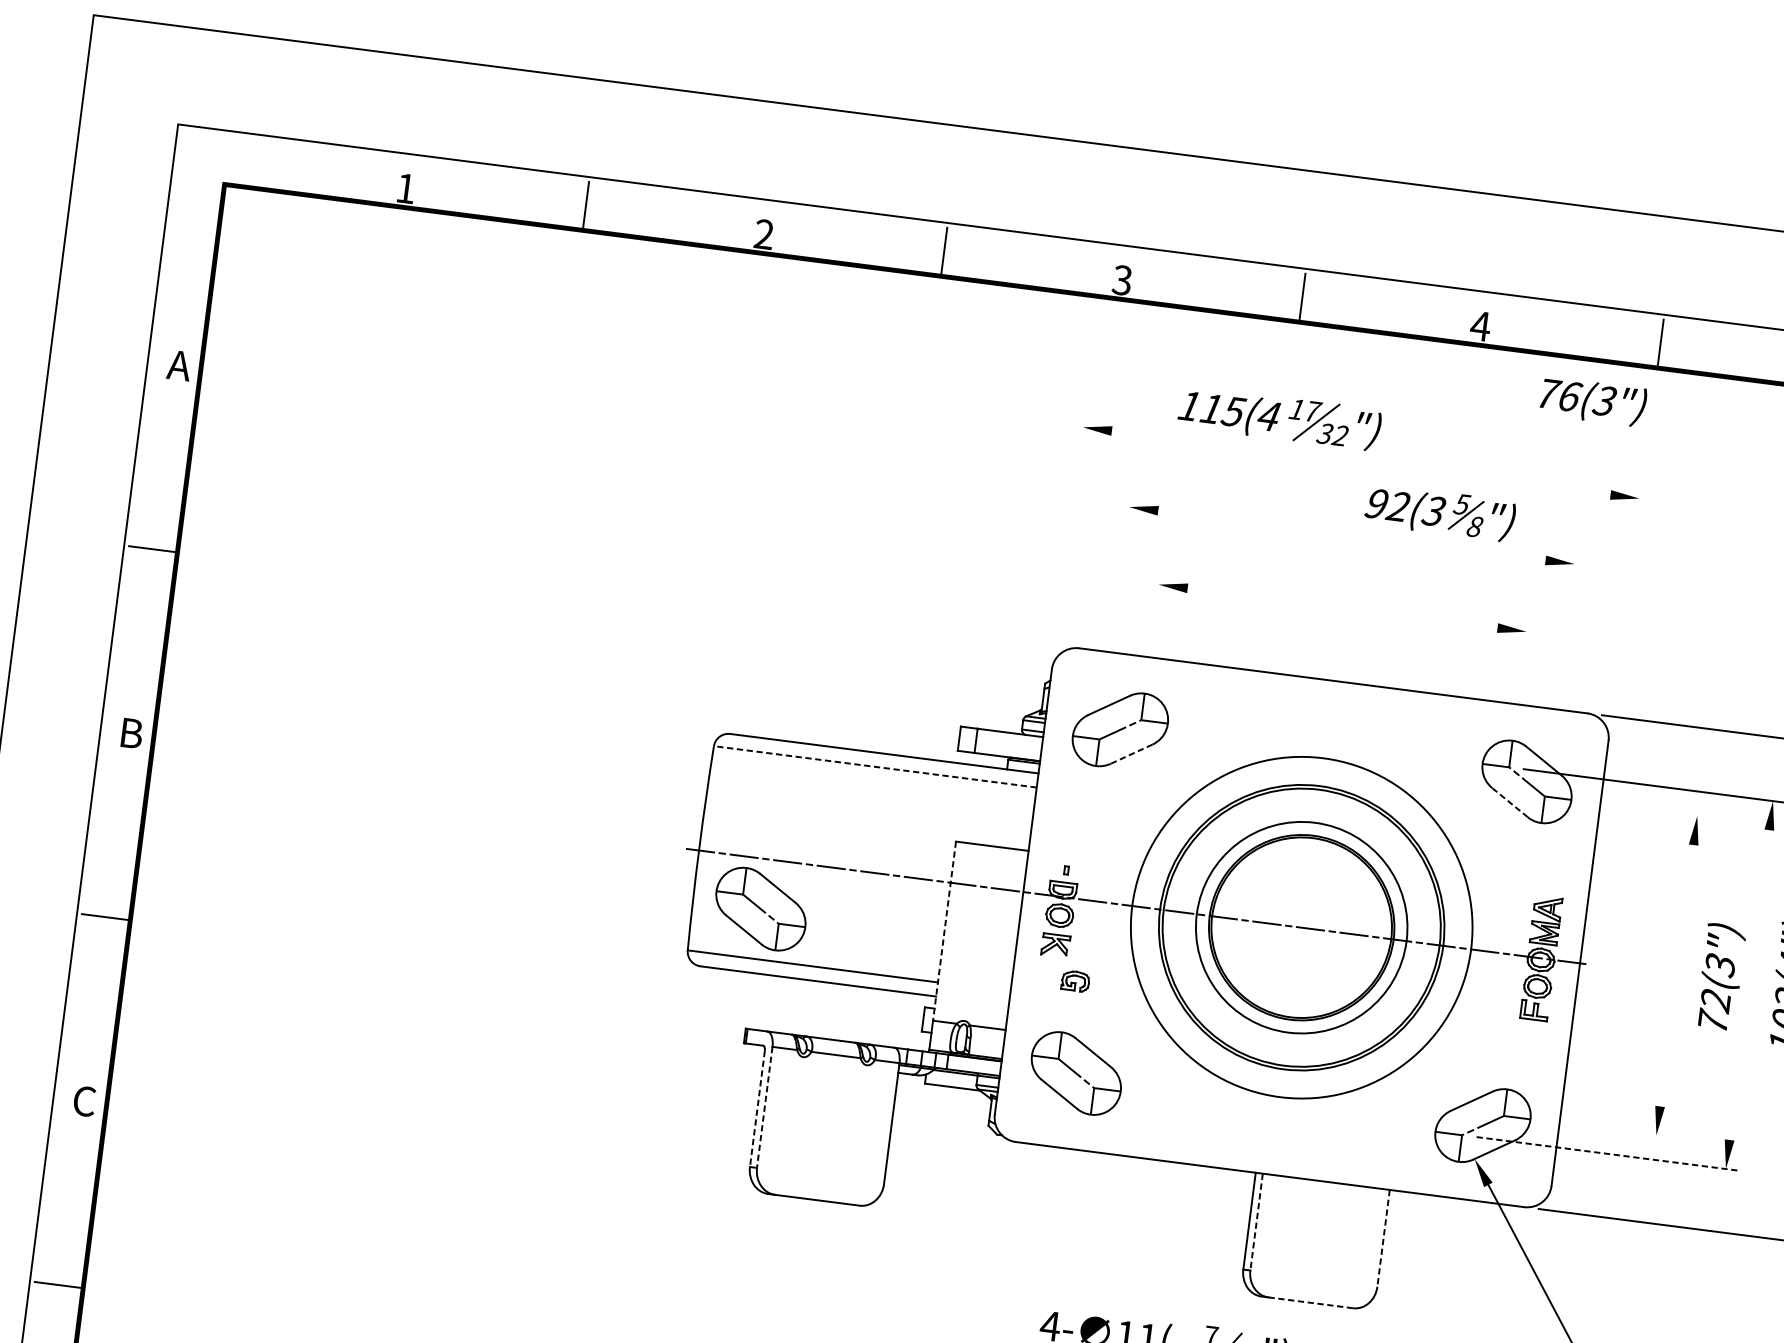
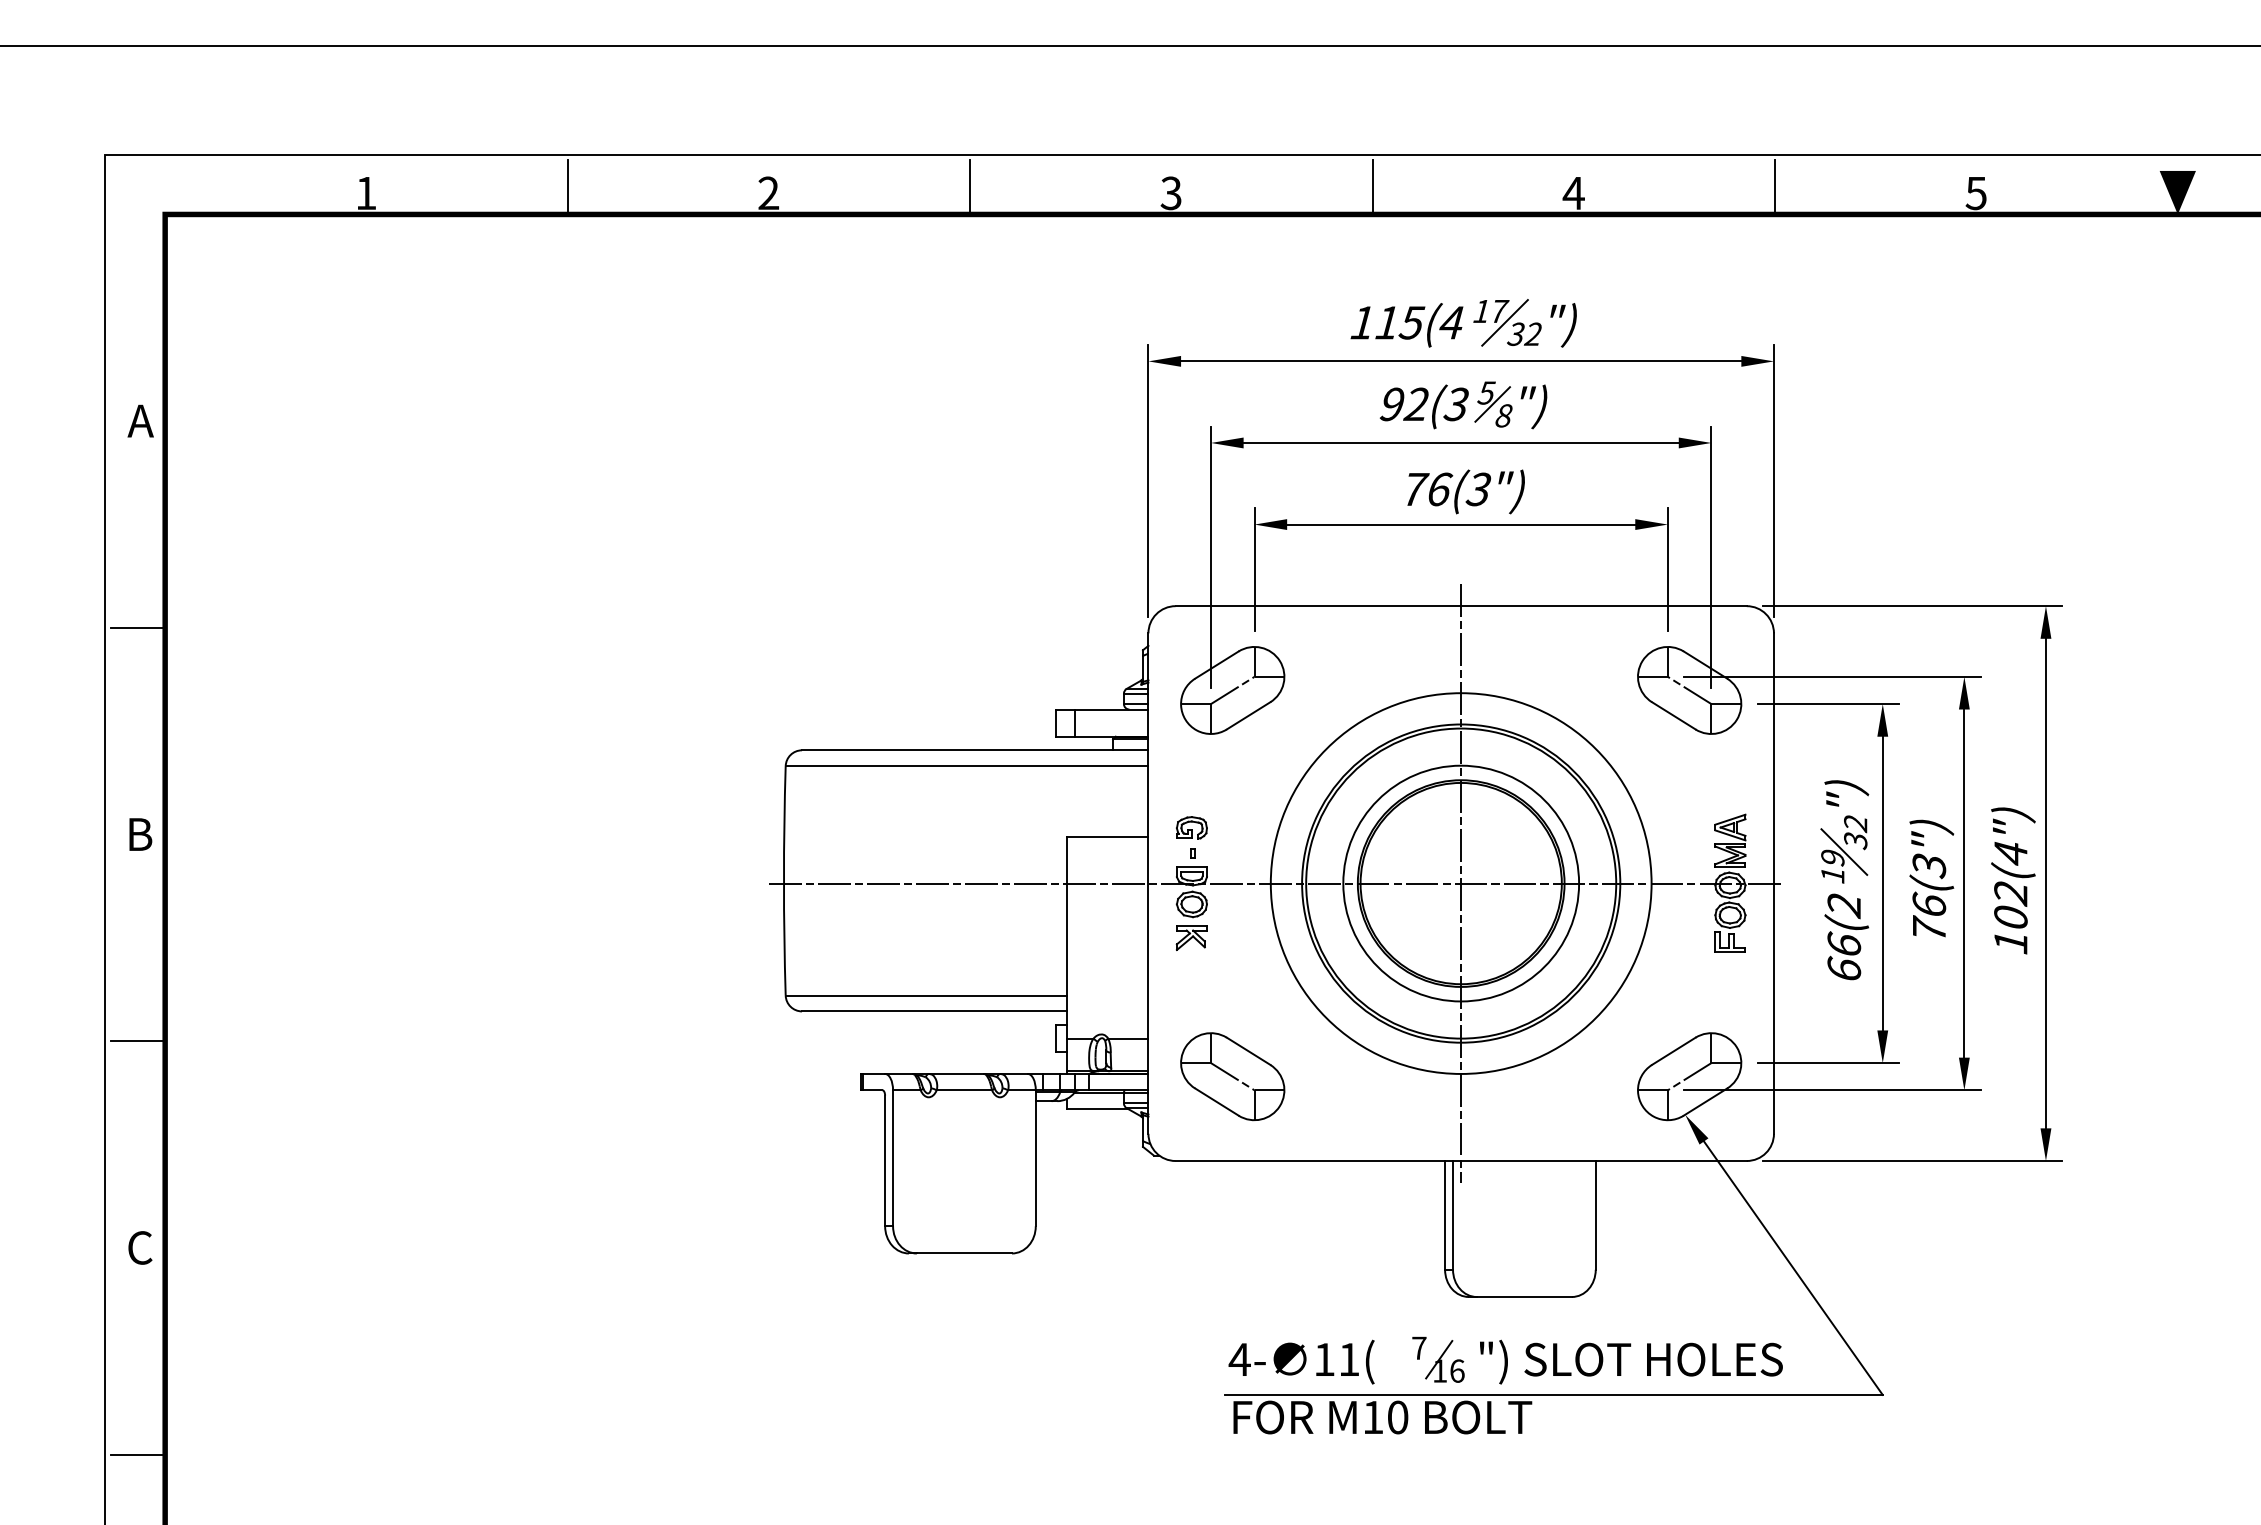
text: (1592, 401) -> (1465, 491), moved
part: (1279, 418) -> (1463, 323), moved
line: (1361, 463) -> (1461, 361), added
part: (1440, 513) -> (1463, 405), moved
line: (1069, 534) -> (1148, 481), added
line: (1351, 535) -> (1460, 442), added
line: (1625, 605) -> (1773, 481), added
line: (1115, 608) -> (1210, 556), added
line: (1342, 608) -> (1461, 524), added
line: (1153, 624) -> (1254, 569), added
line: (1561, 665) -> (1711, 556), added
line: (1521, 671) -> (1667, 569), added
line: (1131, 753) -> (1248, 715), dashed -> solid
line: (874, 767) -> (966, 766), dashed -> solid
line: (1509, 802) -> (1673, 715), dashed -> solid
line: (1648, 810) -> (1828, 704), added
part: (760, 908) -> (860, 939), removed
line: (1301, 927) -> (1461, 883), added
line: (944, 930) -> (1066, 937), dashed -> solid
part: (1643, 968) -> (1844, 880), added
line: (1676, 975) -> (1882, 883), added
part: (1075, 980) -> (1191, 827), moved
line: (1749, 985) -> (1964, 883), added
text: (1715, 1000) -> (1929, 905), 72(3") -> 76(3")
line: (765, 1107) -> (893, 1158), dashed -> solid
line: (757, 1109) -> (885, 1161), dashed -> solid
line: (1608, 1129) -> (1828, 1063), added
line: (1608, 1154) -> (1832, 1090), dashed -> solid
line: (1257, 1222) -> (1453, 1215), dashed -> solid
line: (1383, 1238) -> (1595, 1215), dashed -> solid
line: (1310, 1303) -> (1524, 1297), dashed -> solid

